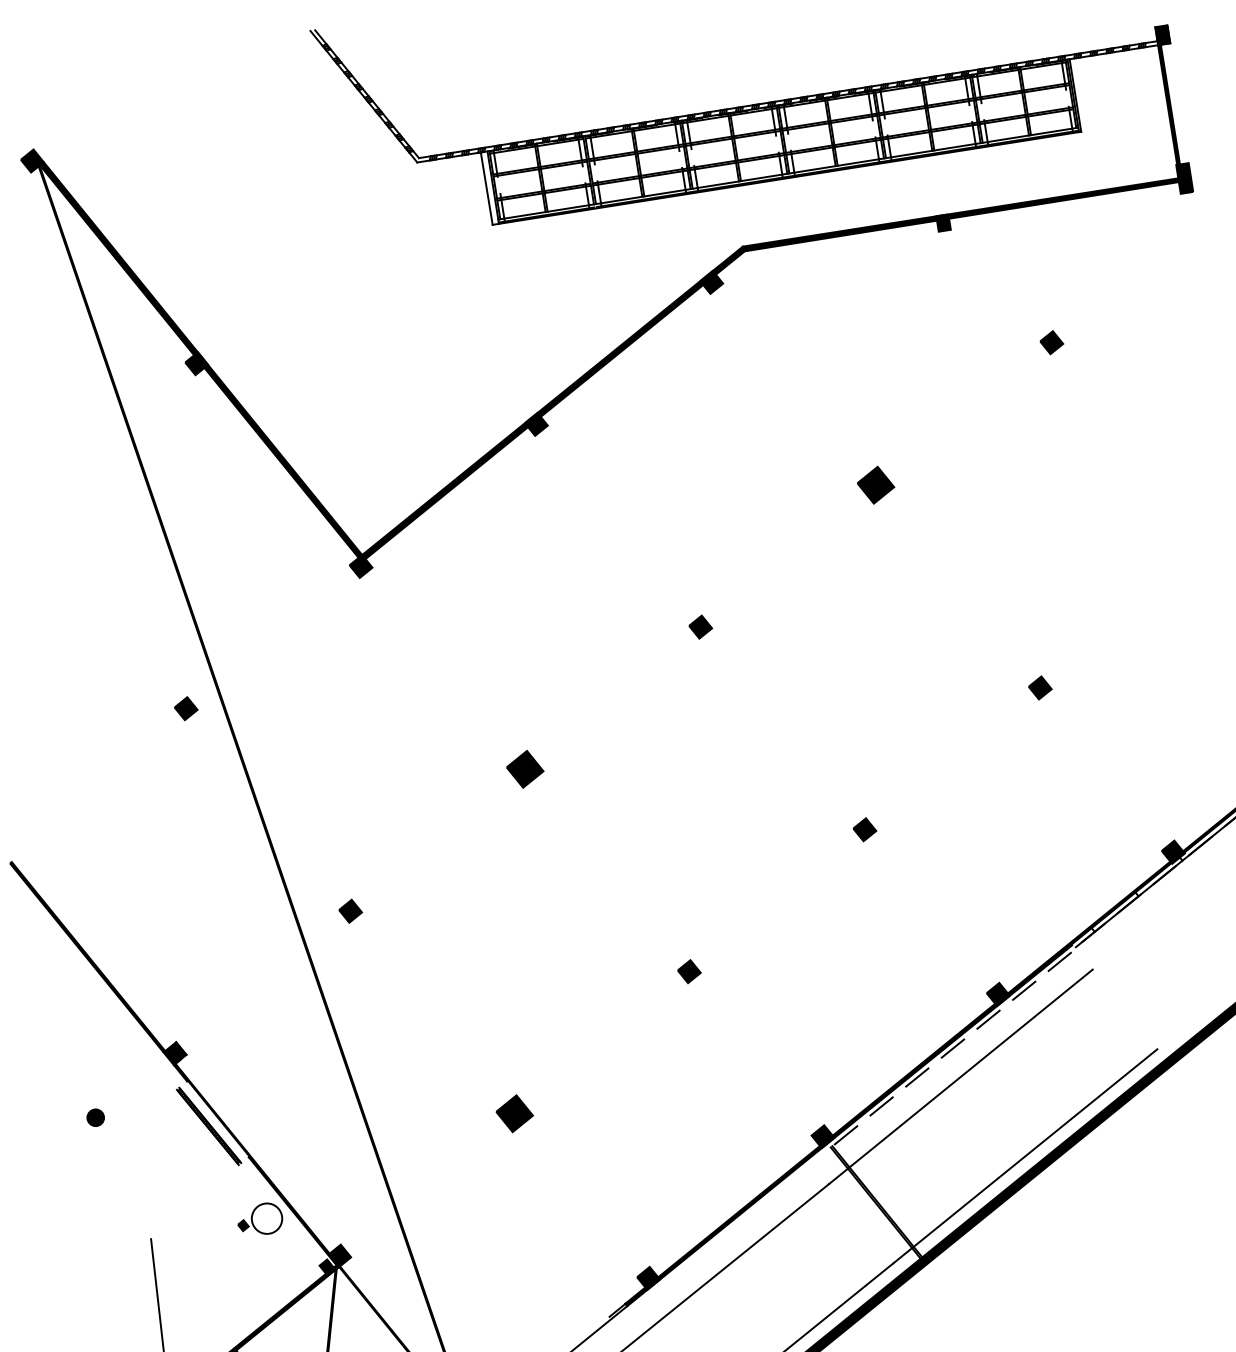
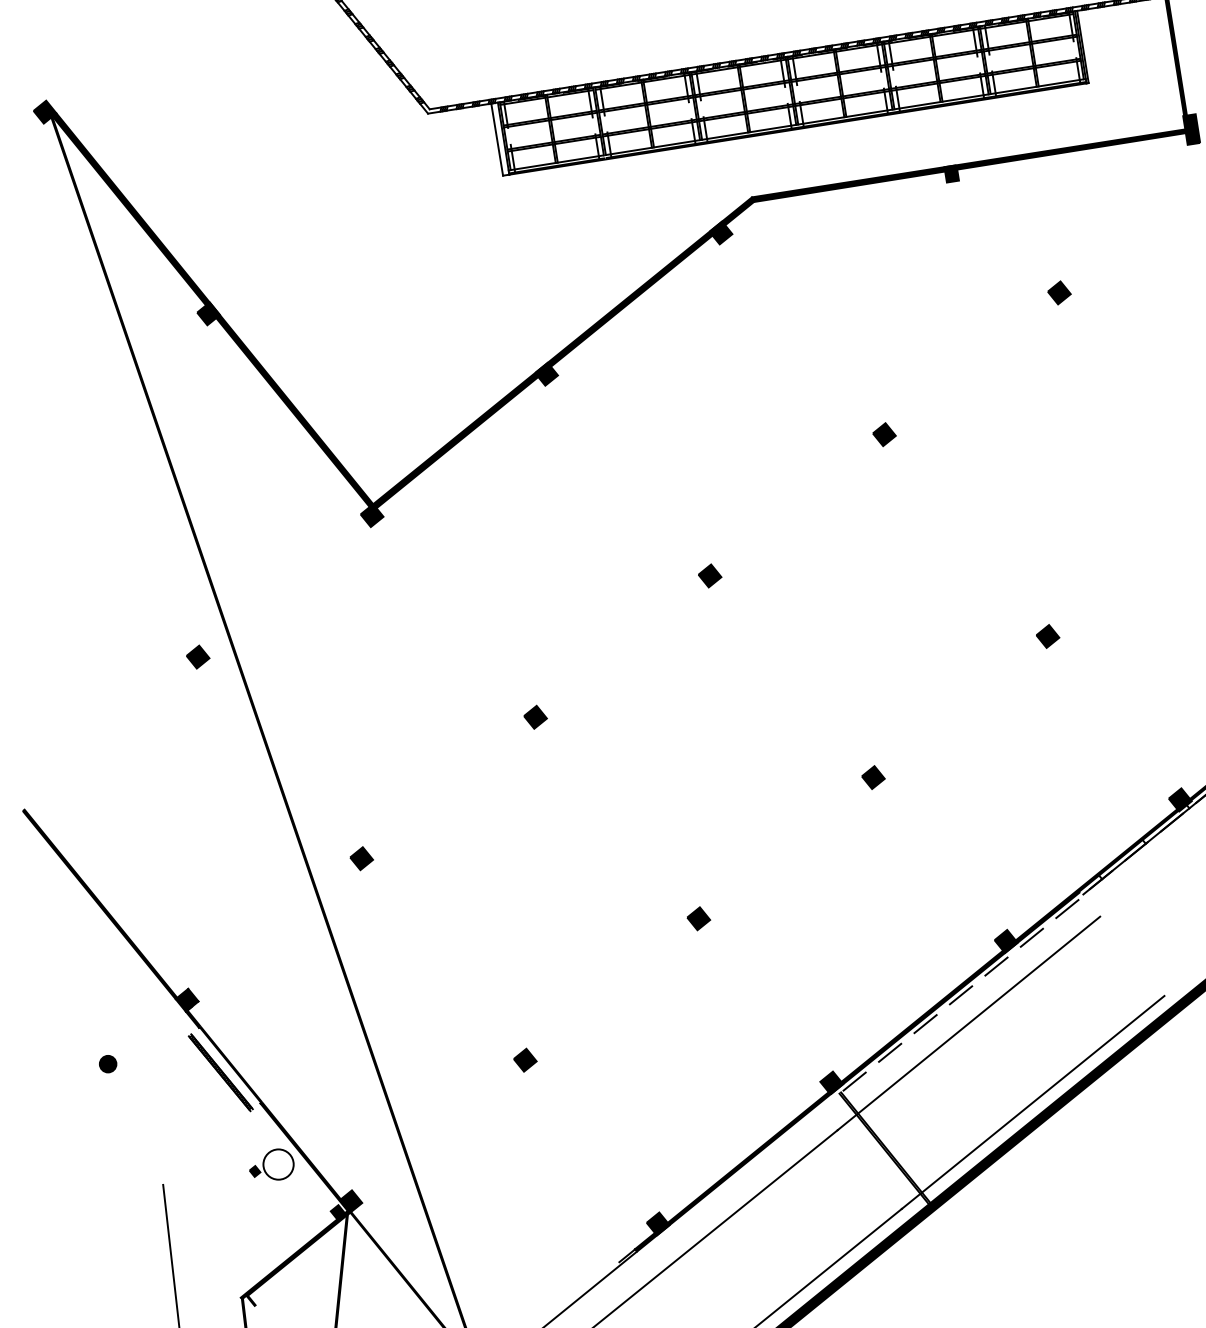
part: (875, 484) -> (883, 434), size x0.62
part: (525, 768) -> (535, 716), size x0.62
part: (515, 1113) -> (525, 1059), size x0.62

